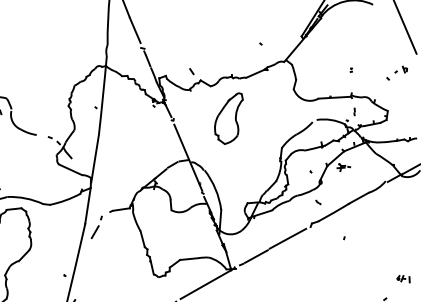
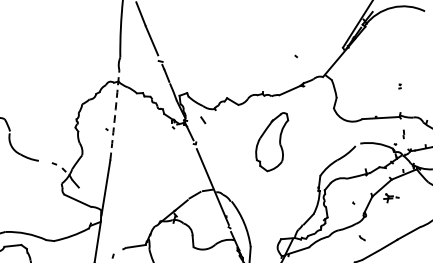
line: (191, 71) -> (202, 120), moved
arc: (103, 95) -> (115, 115), solid -> dashed
part: (228, 118) -> (271, 141), moved

